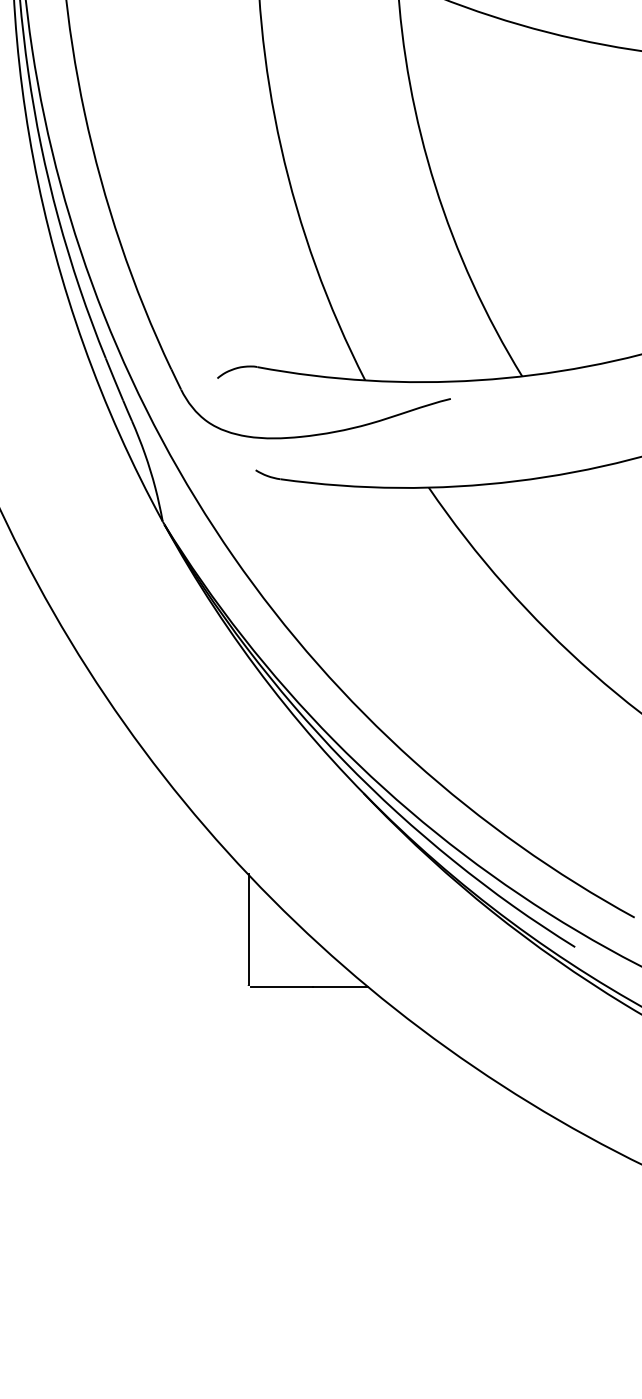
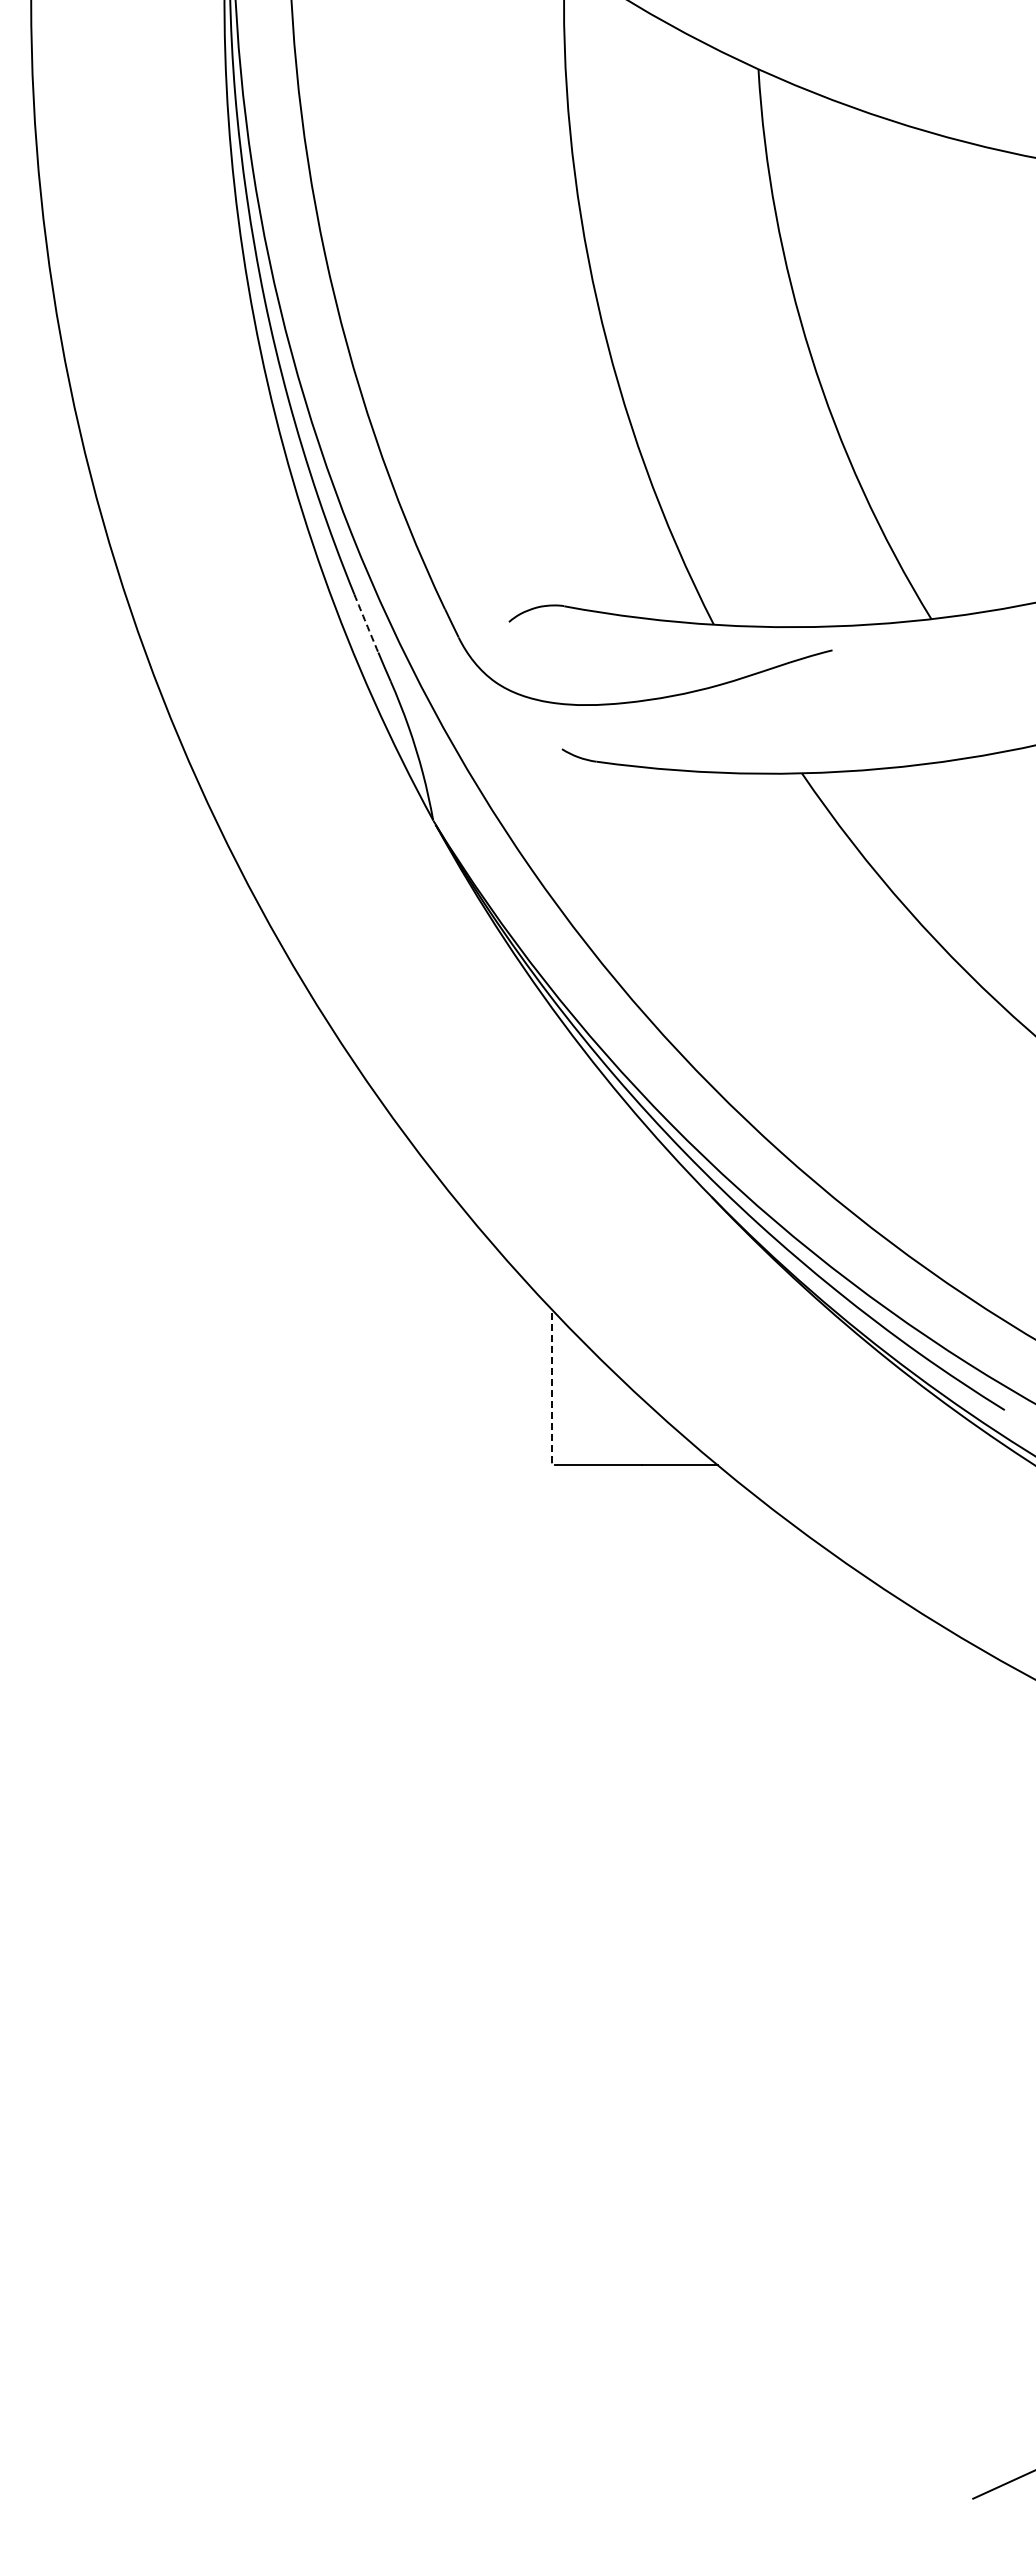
arc: (114, 379) -> (366, 623), solid -> dashed
line: (248, 929) -> (552, 1385), solid -> dashed

